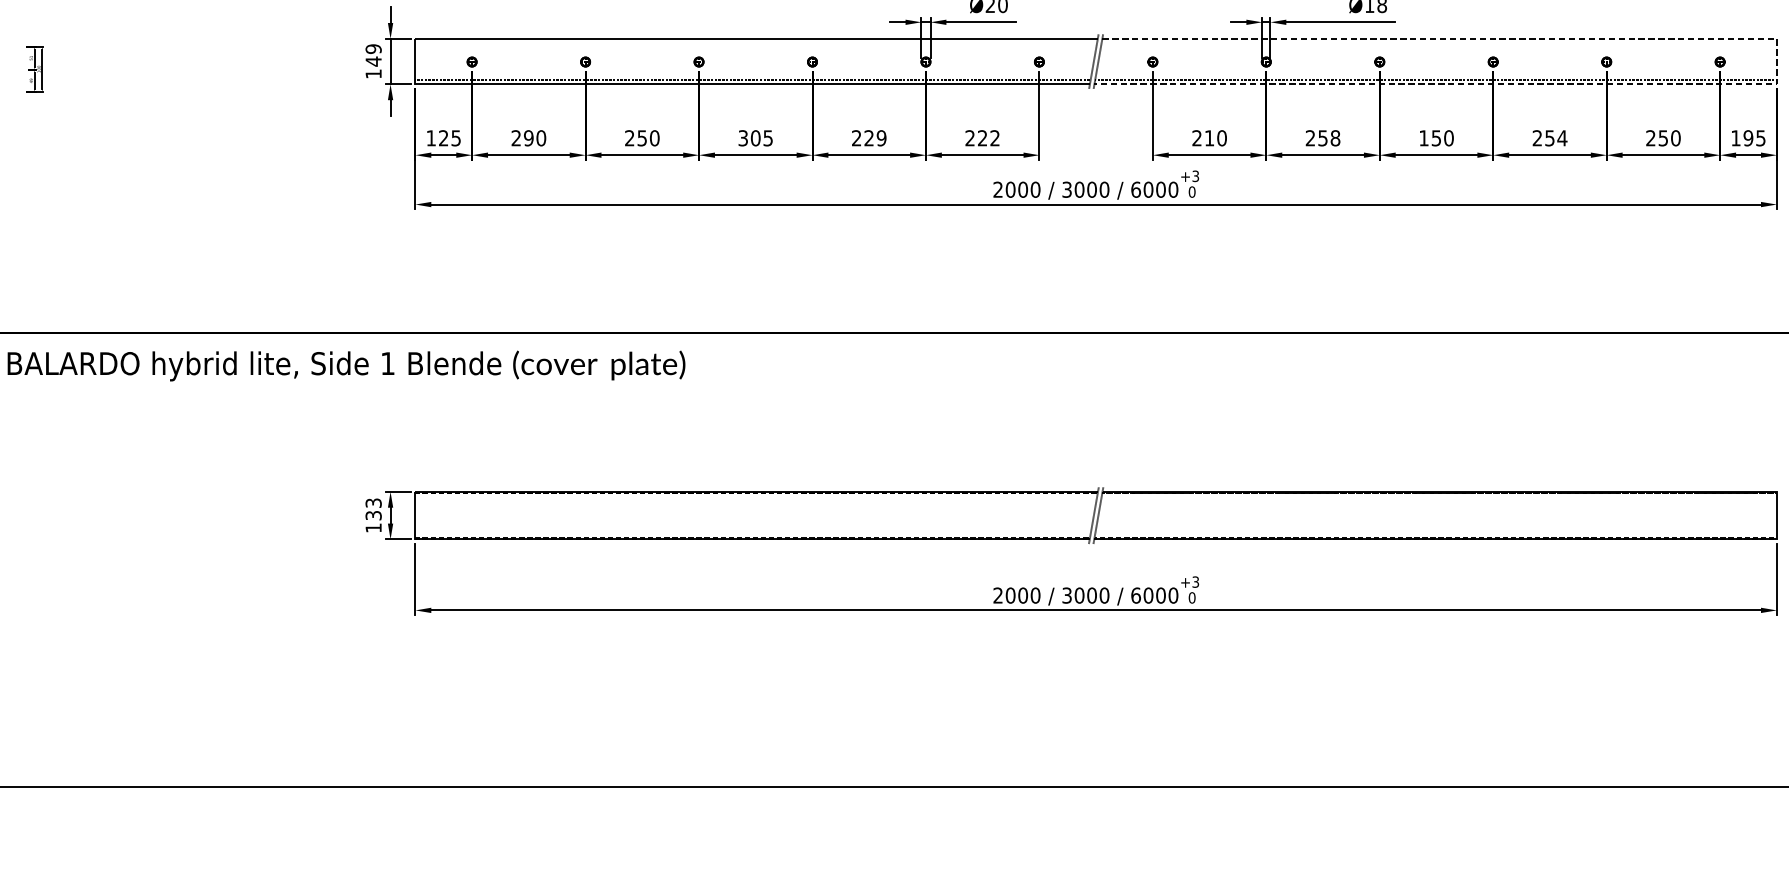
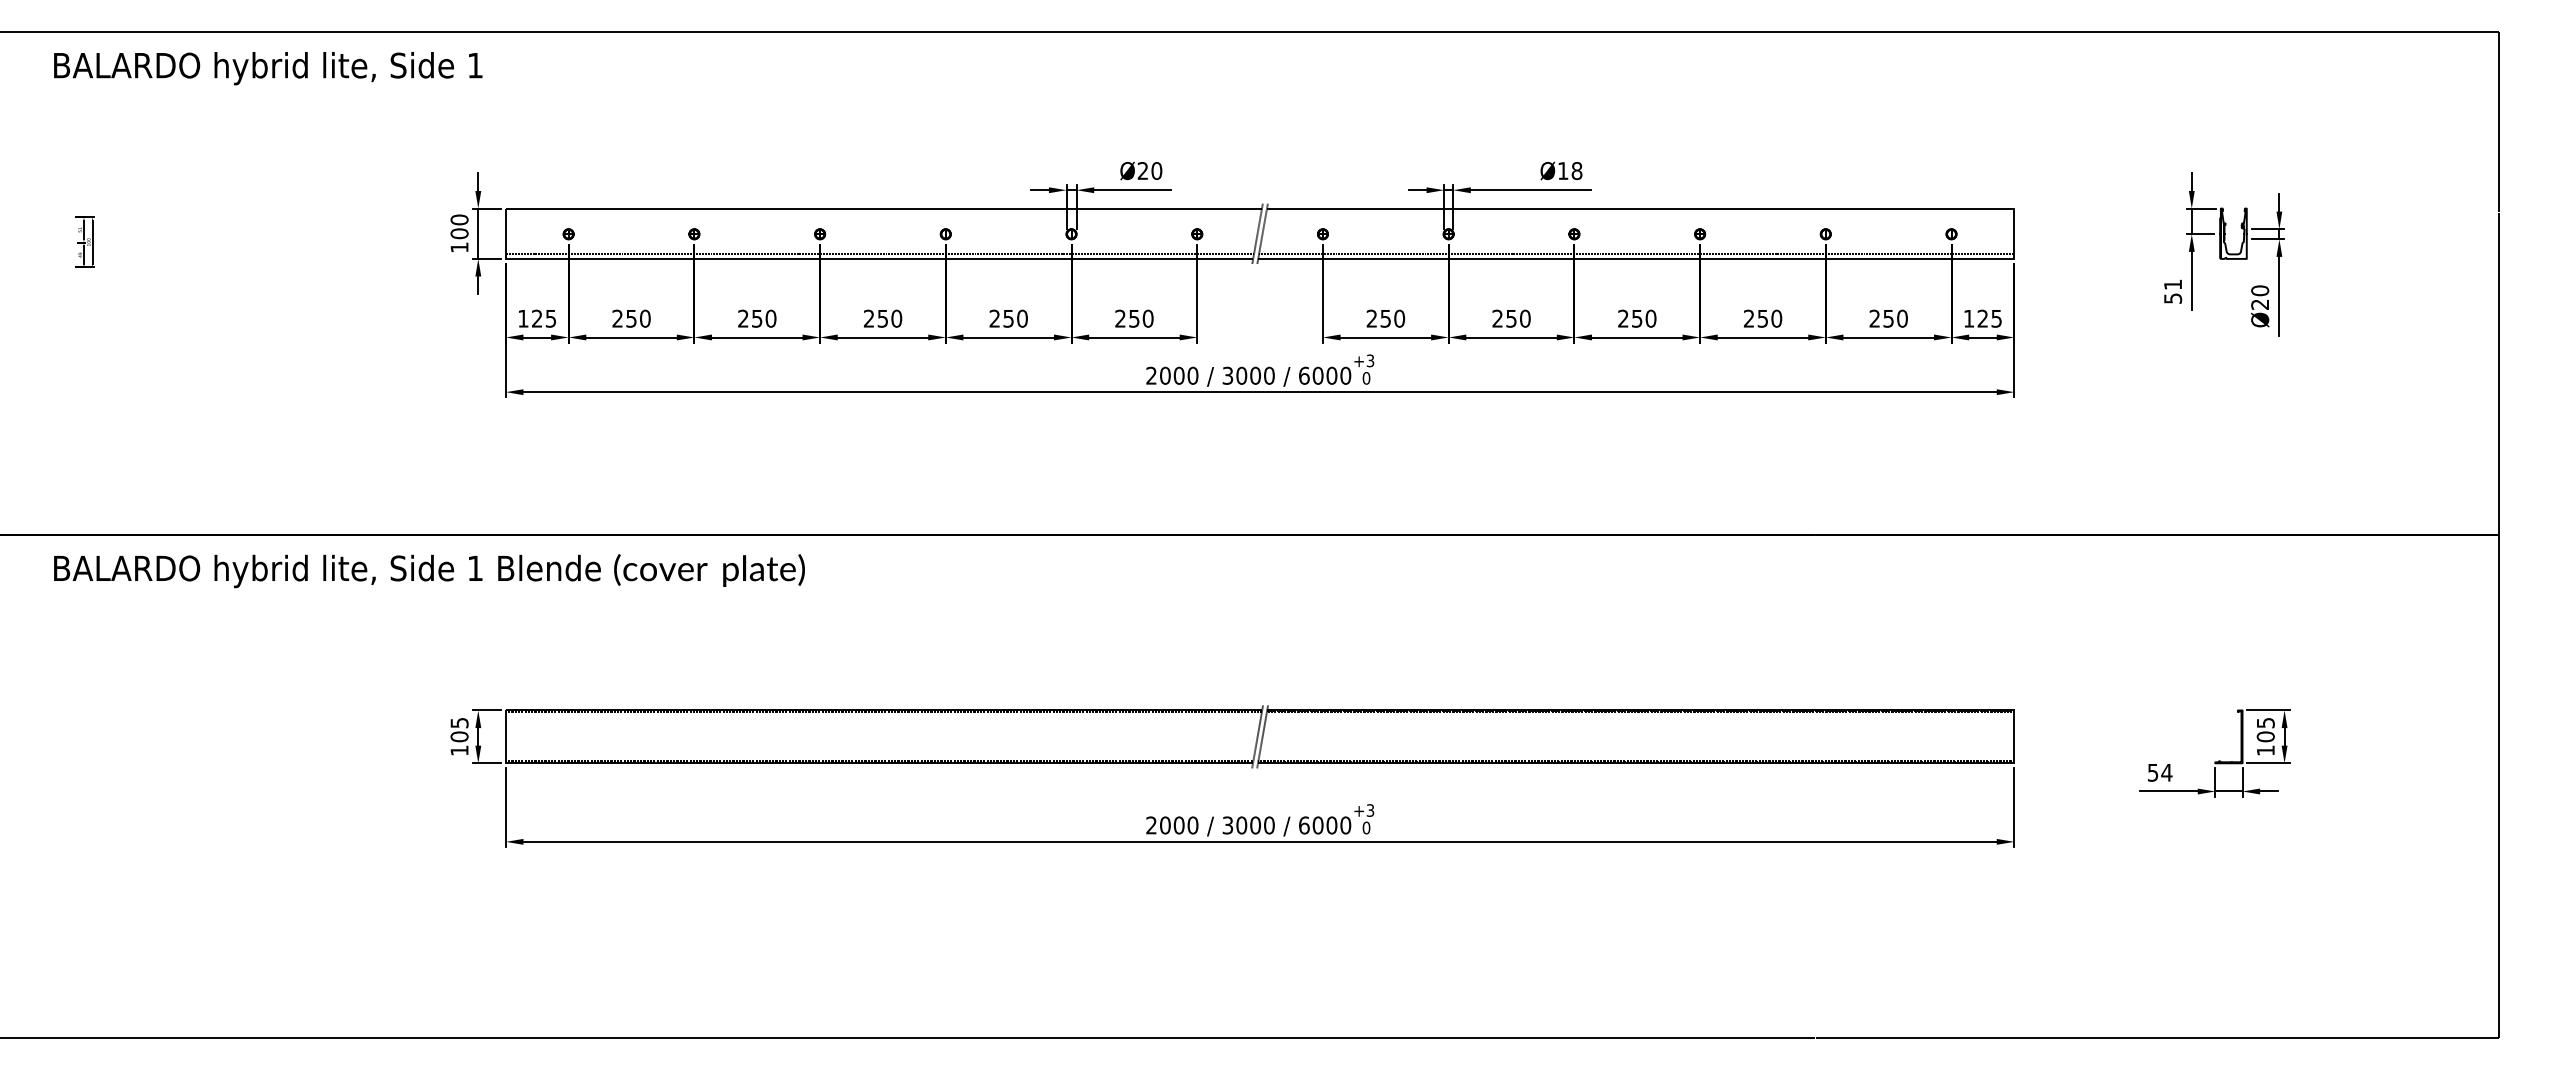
text: (373, 55) -> (459, 226), 149 -> 100
line: (1776, 65) -> (2014, 238), dashed -> solid
text: (528, 138) -> (631, 318), 290 -> 250
text: (756, 138) -> (883, 318), 305 -> 250
text: (875, 138) -> (1015, 318), 229 -> 250
text: (989, 138) -> (1141, 318), 222 -> 250
text: (1209, 138) -> (1385, 318), 210 -> 250
text: (1335, 138) -> (1525, 318), 258 -> 250
text: (1424, 138) -> (1623, 318), 150 -> 250
text: (1562, 138) -> (1776, 318), 254 -> 250
text: (1748, 138) -> (1982, 318), 195 -> 125
text: (373, 509) -> (459, 730), 133 -> 105

